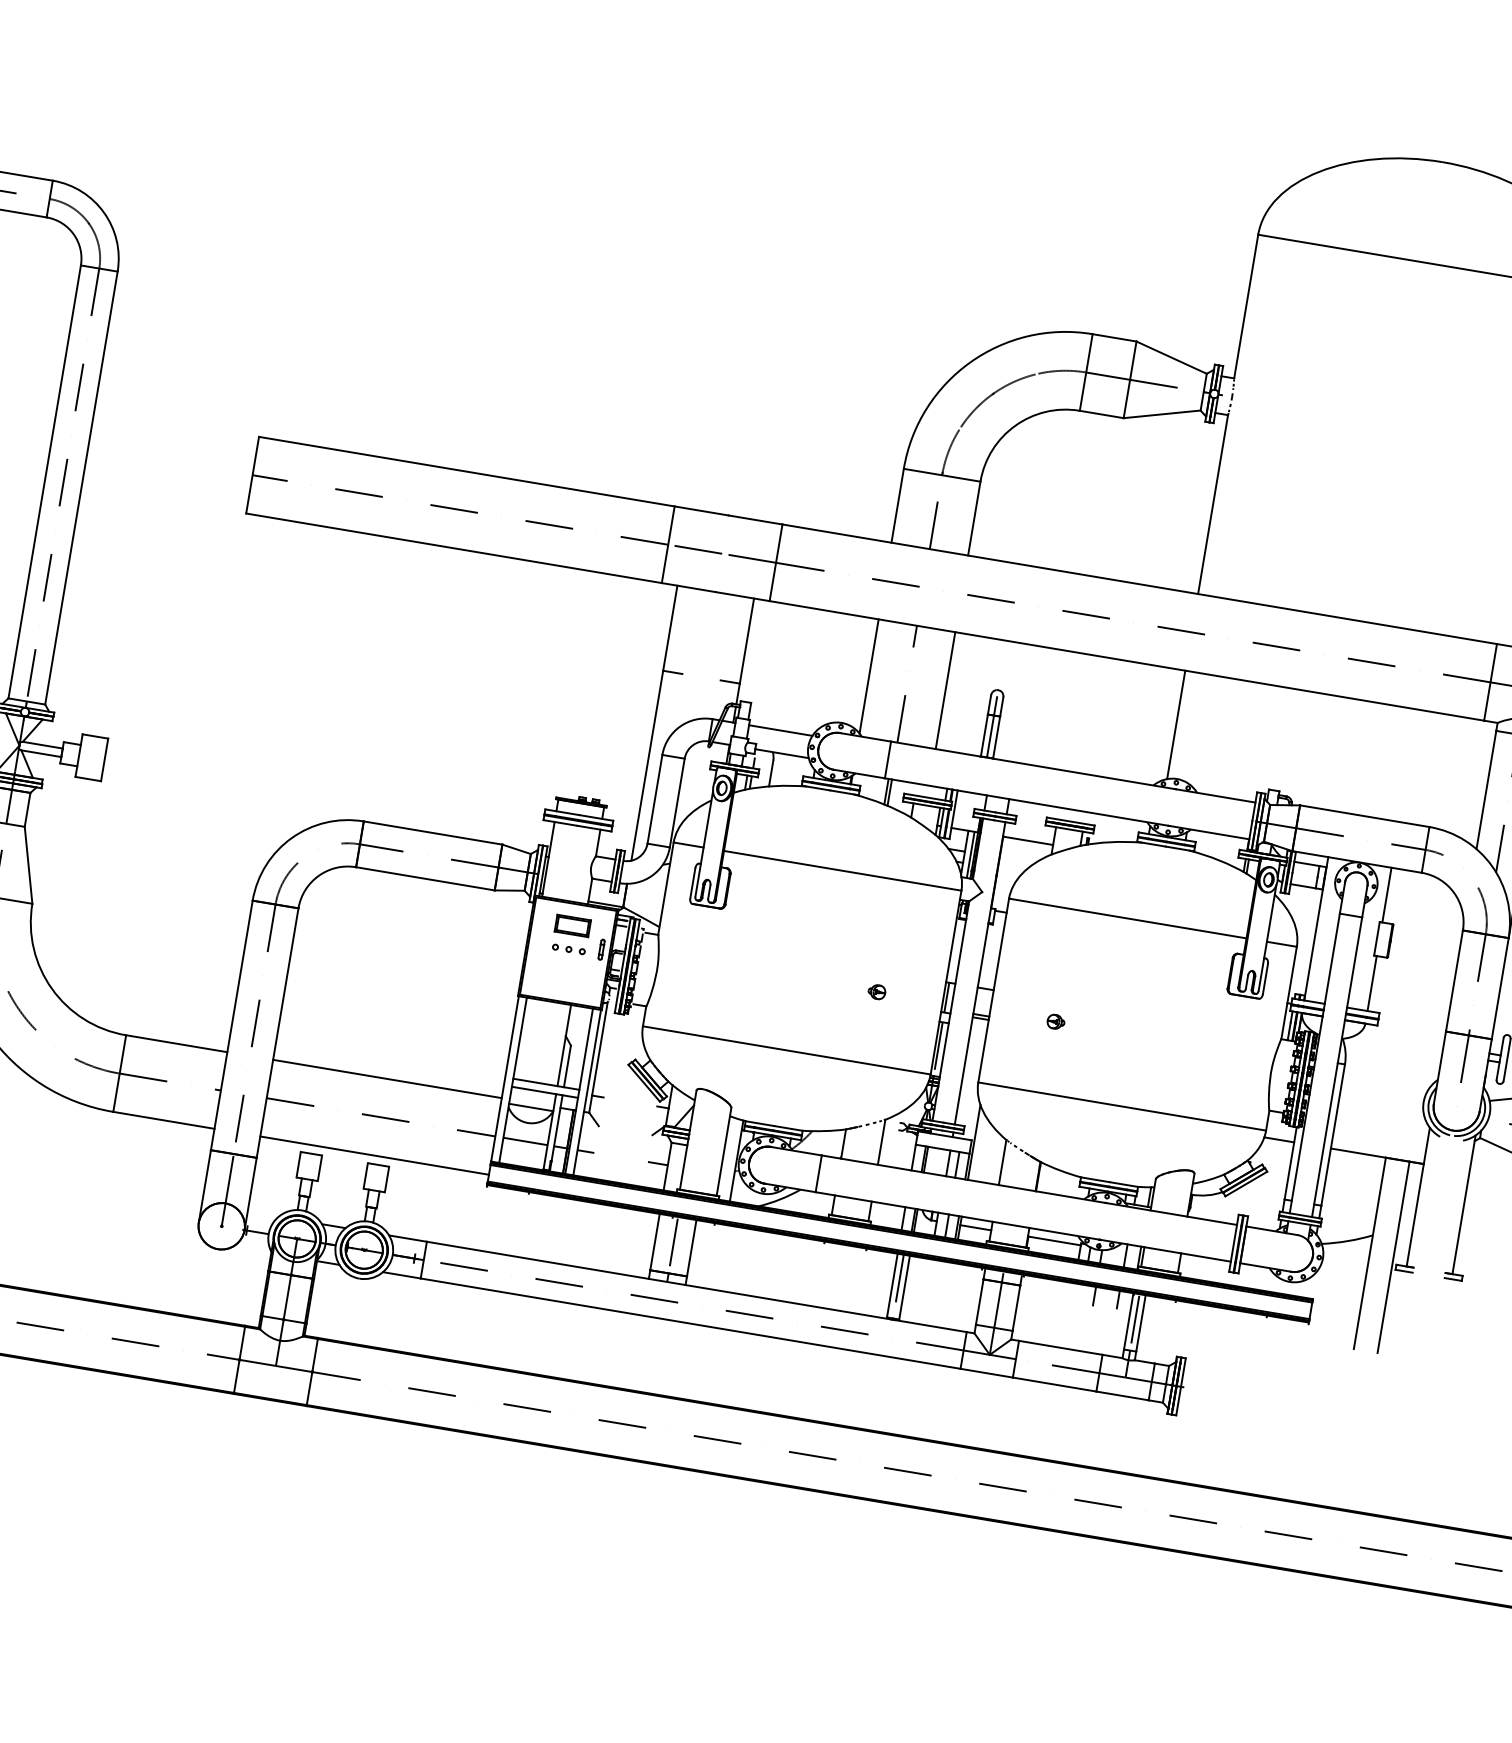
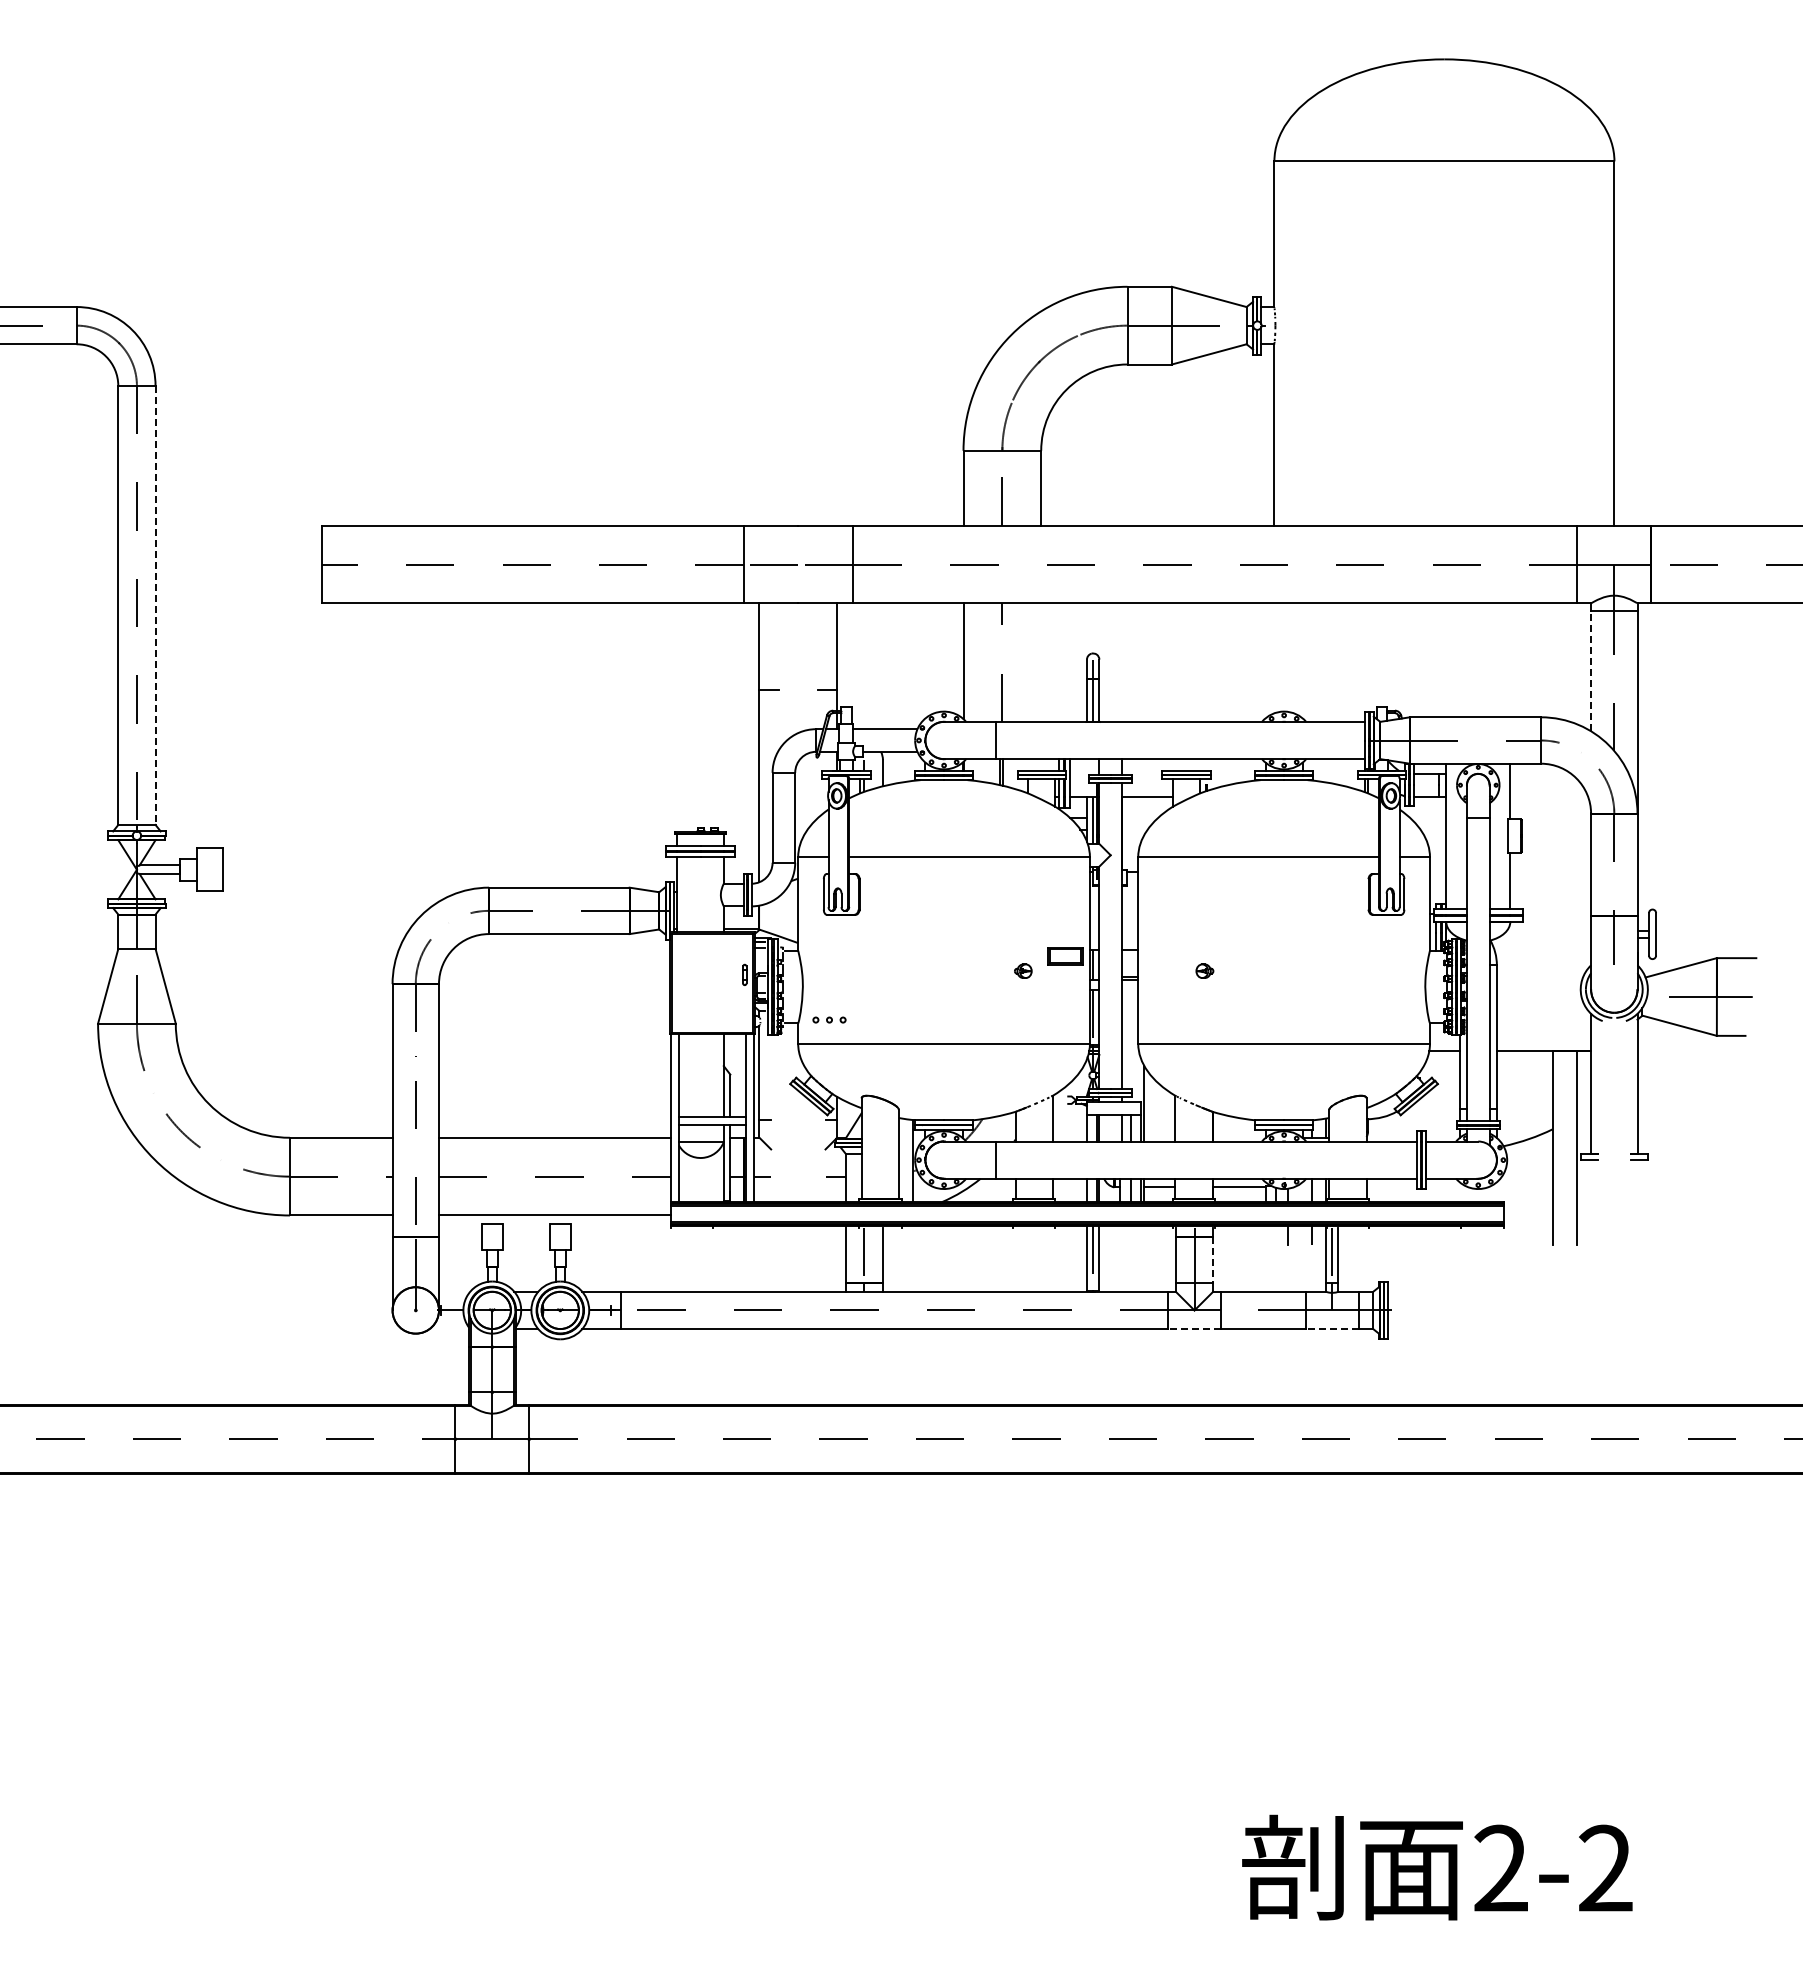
line: (81, 488) -> (155, 605), solid -> dashed
line: (945, 690) -> (1041, 662), removed
line: (1176, 725) -> (1274, 658), removed
line: (1486, 790) -> (1591, 671), solid -> dashed
part: (572, 926) -> (1065, 956), moved
part: (569, 948) -> (829, 1019), moved
line: (525, 1141) -> (701, 1176), removed
line: (1016, 1308) -> (1213, 1260), solid -> dashed
line: (986, 1373) -> (1194, 1329), solid -> dashed
line: (1122, 1396) -> (1332, 1329), solid -> dashed

